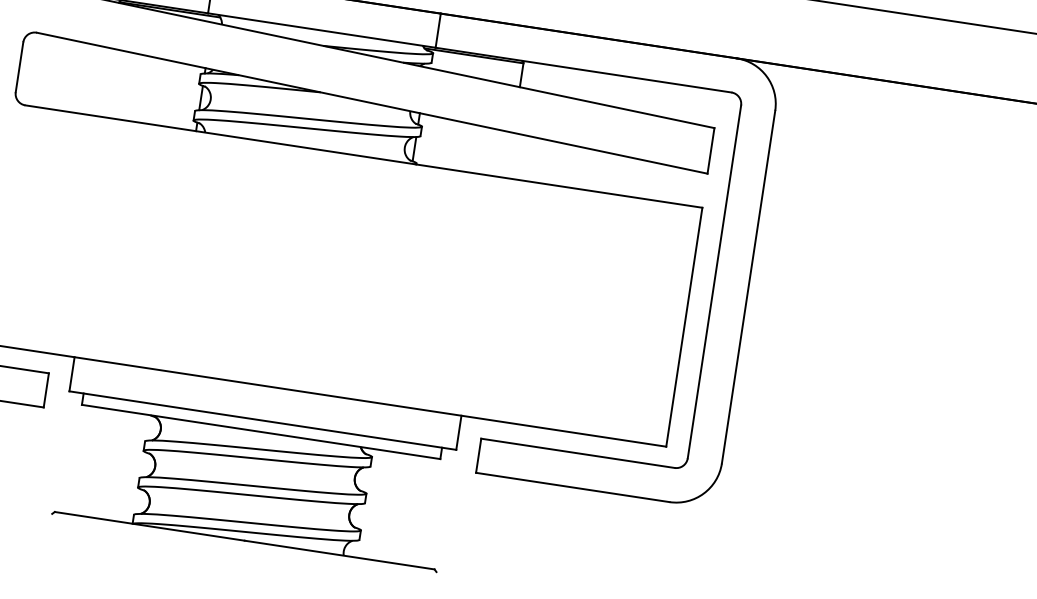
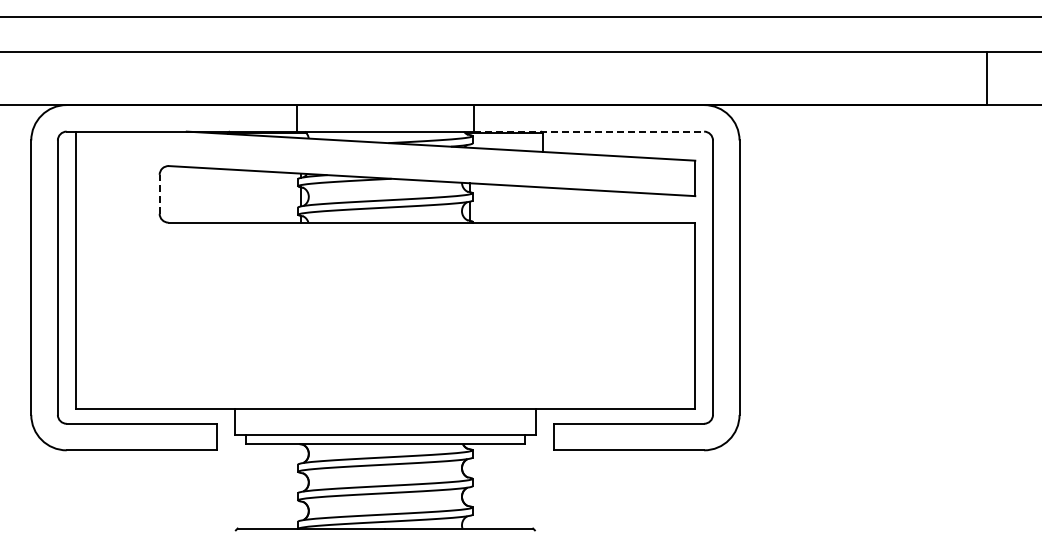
line: (19, 66) -> (159, 193), solid -> dashed
line: (584, 70) -> (589, 131), solid -> dashed

